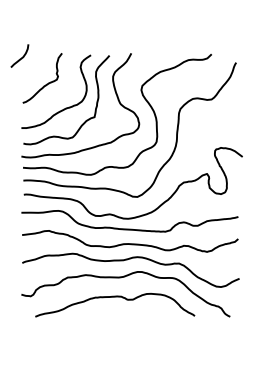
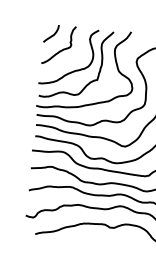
curve: (21, 57) -> (52, 35), moved

